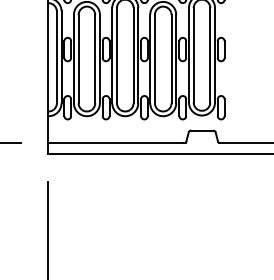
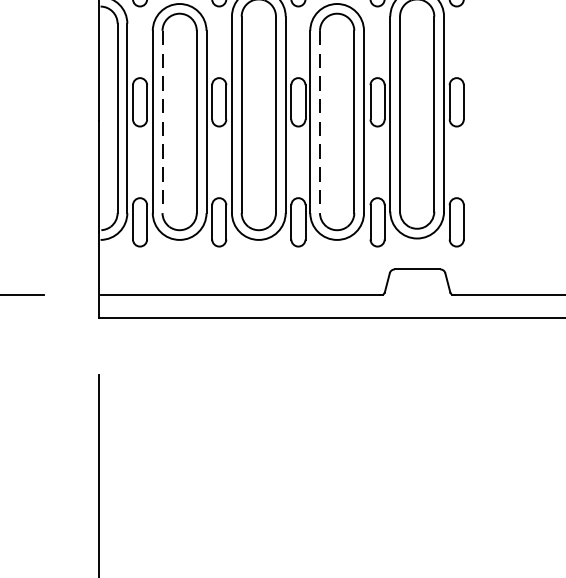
line: (78, 59) -> (162, 122), solid -> dashed
line: (154, 59) -> (319, 122), solid -> dashed

